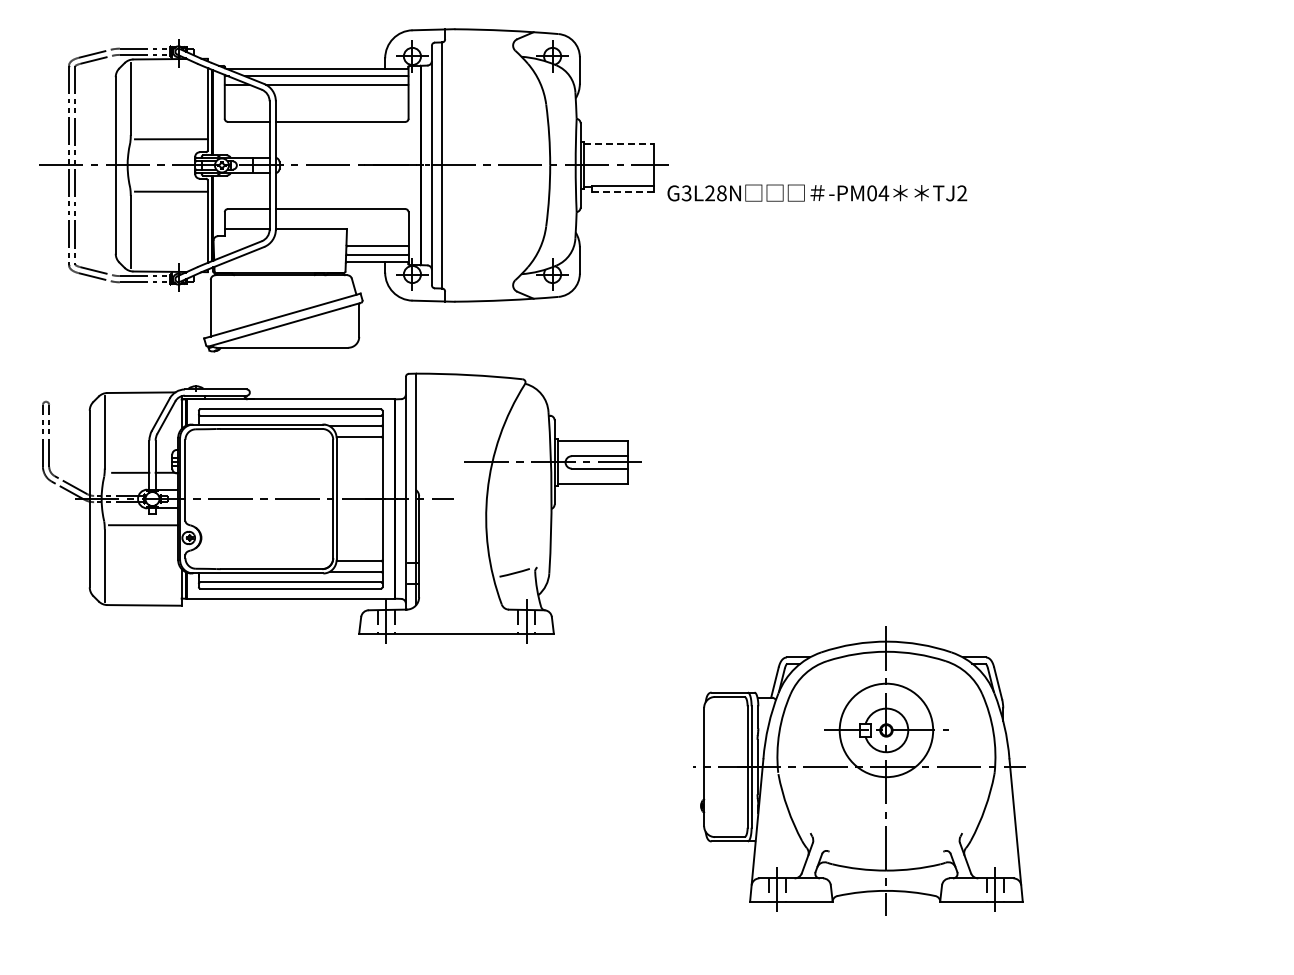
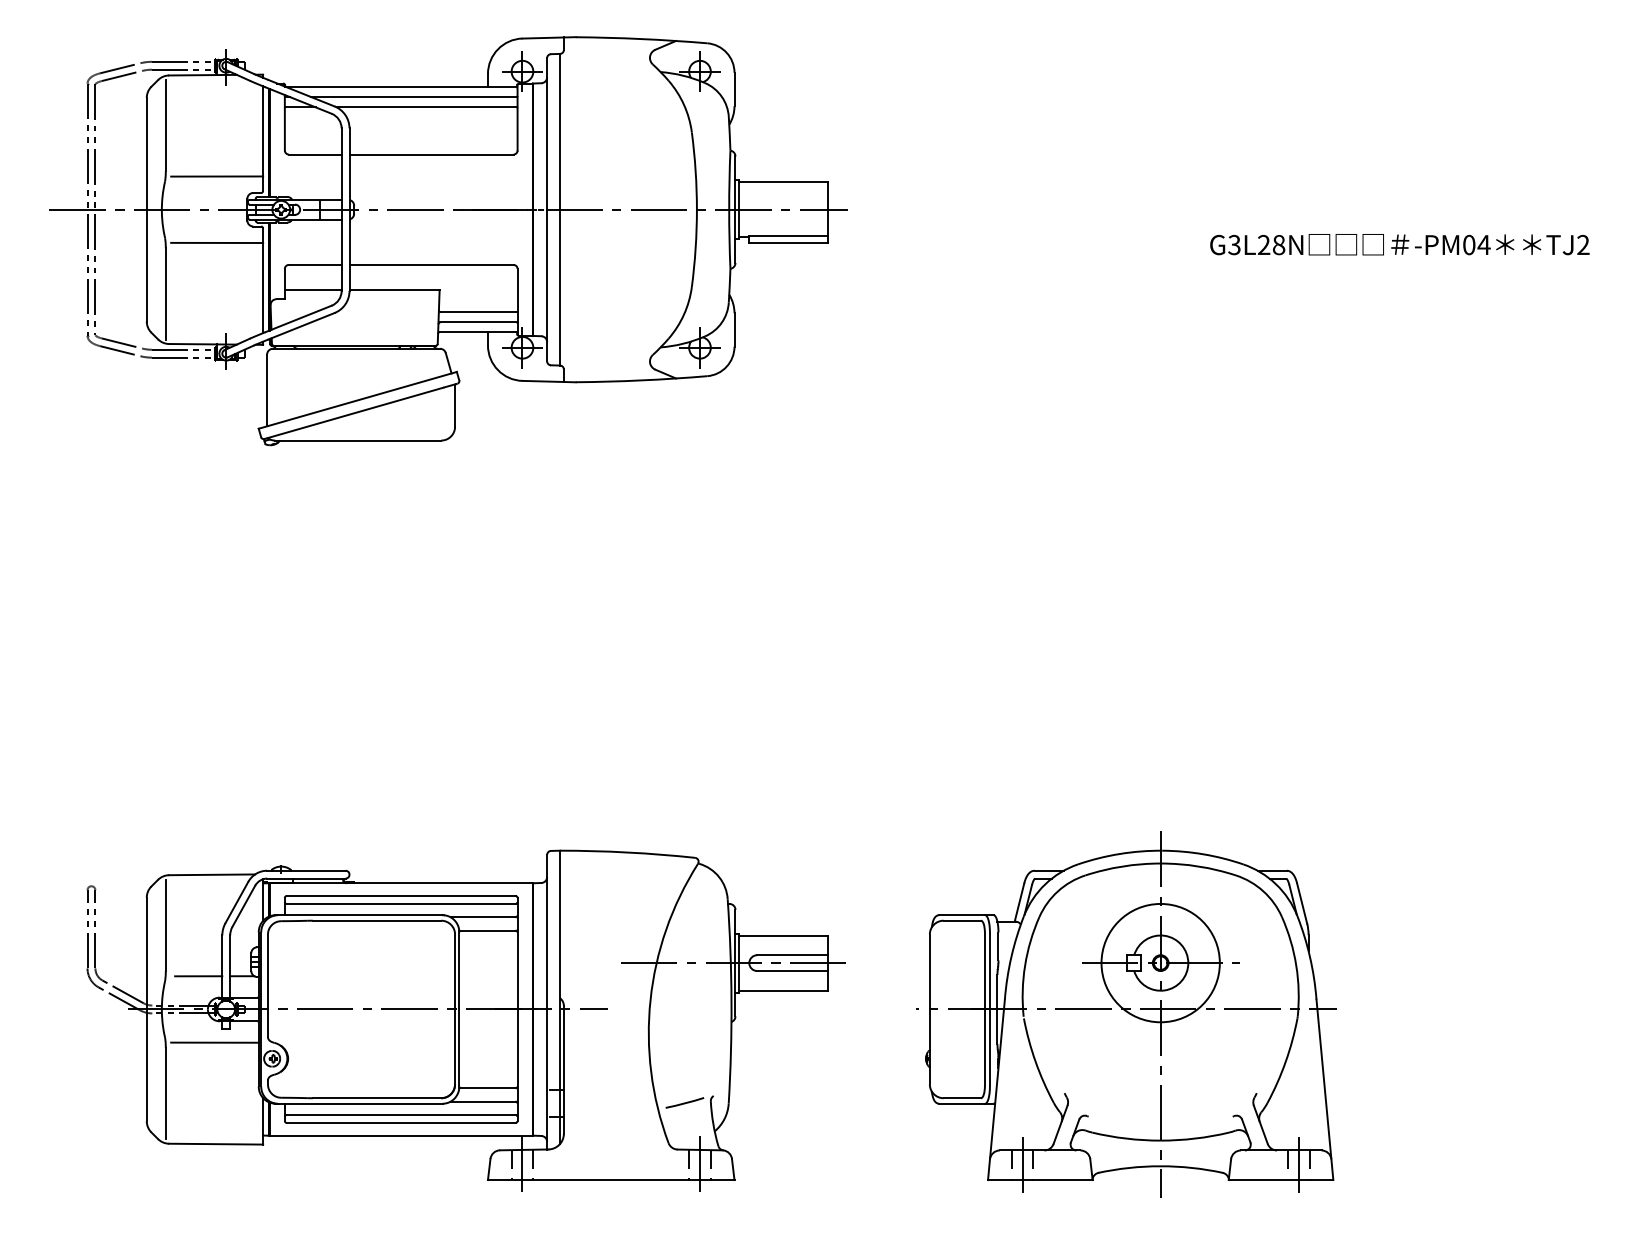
line: (619, 143) -> (784, 181), dashed -> solid
line: (623, 191) -> (789, 242), dashed -> solid
text: (817, 192) -> (1400, 243), moved
part: (341, 507) -> (465, 1020), moved
part: (859, 770) -> (1126, 1013), moved

